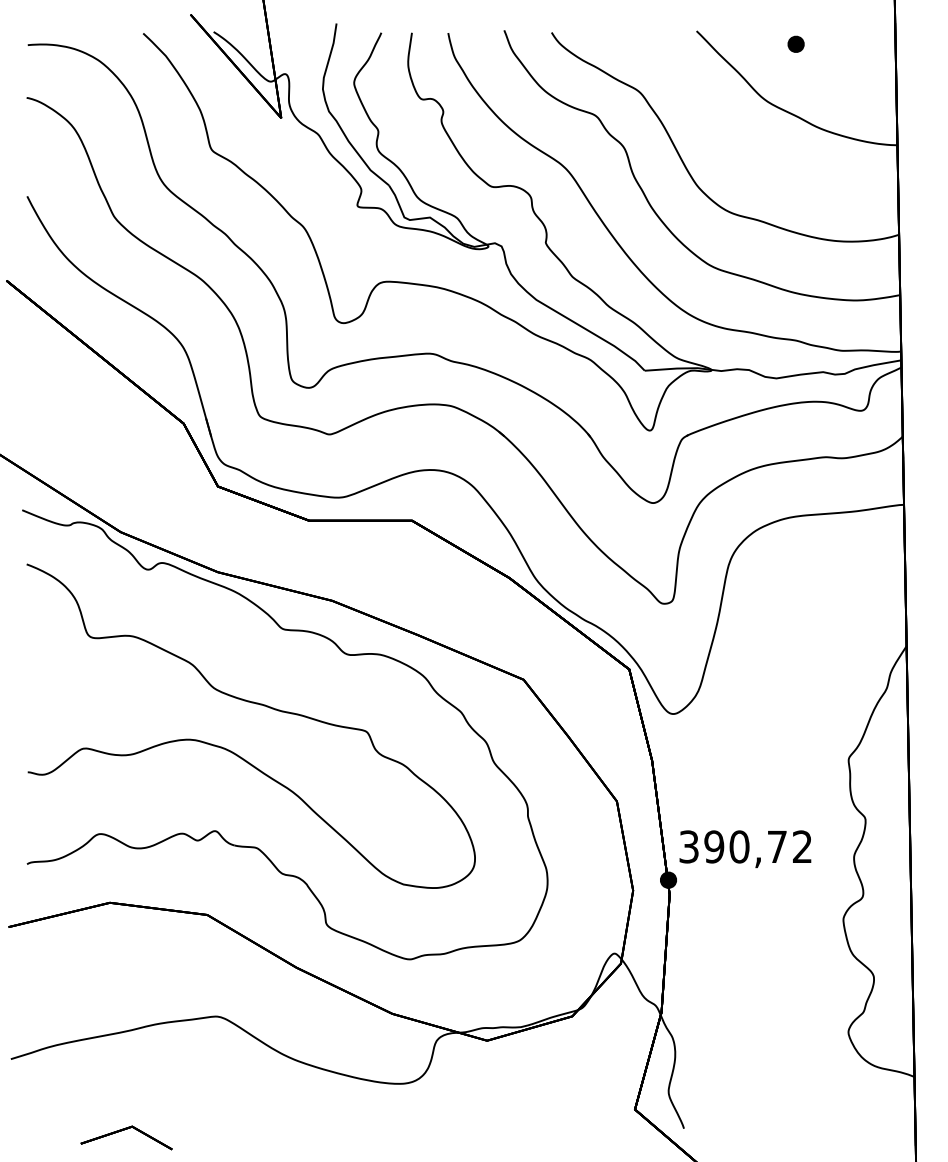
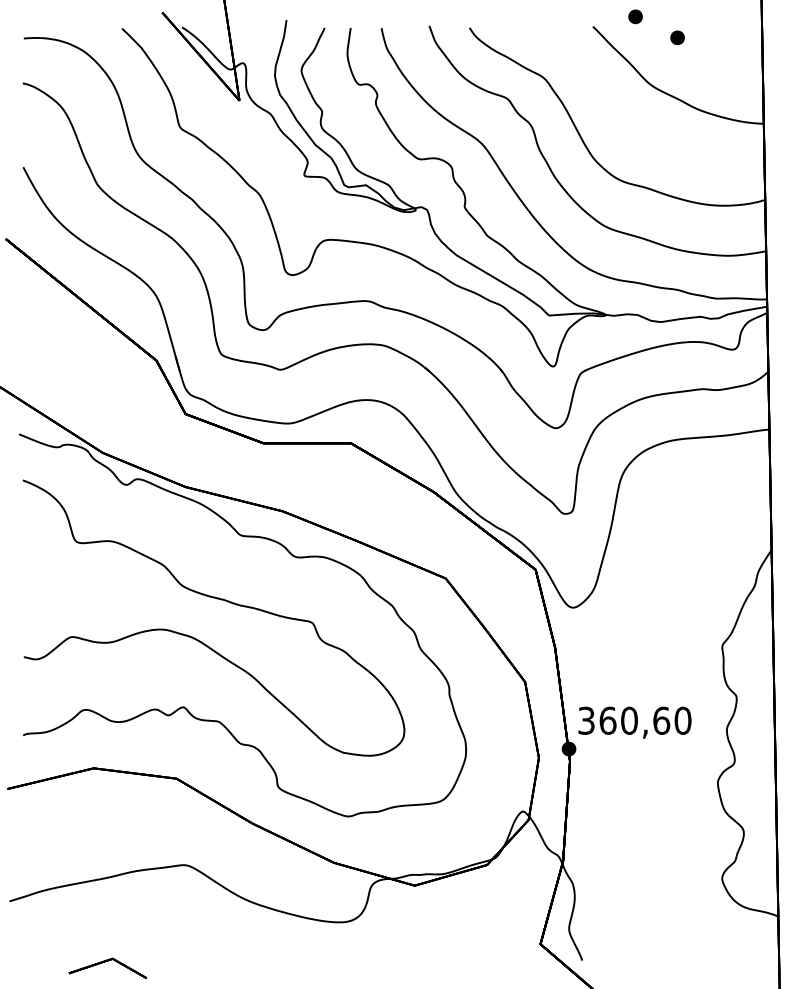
part: (746, 19) -> (635, 16), added
text: (758, 846) -> (645, 720), 390,72 -> 360,60

